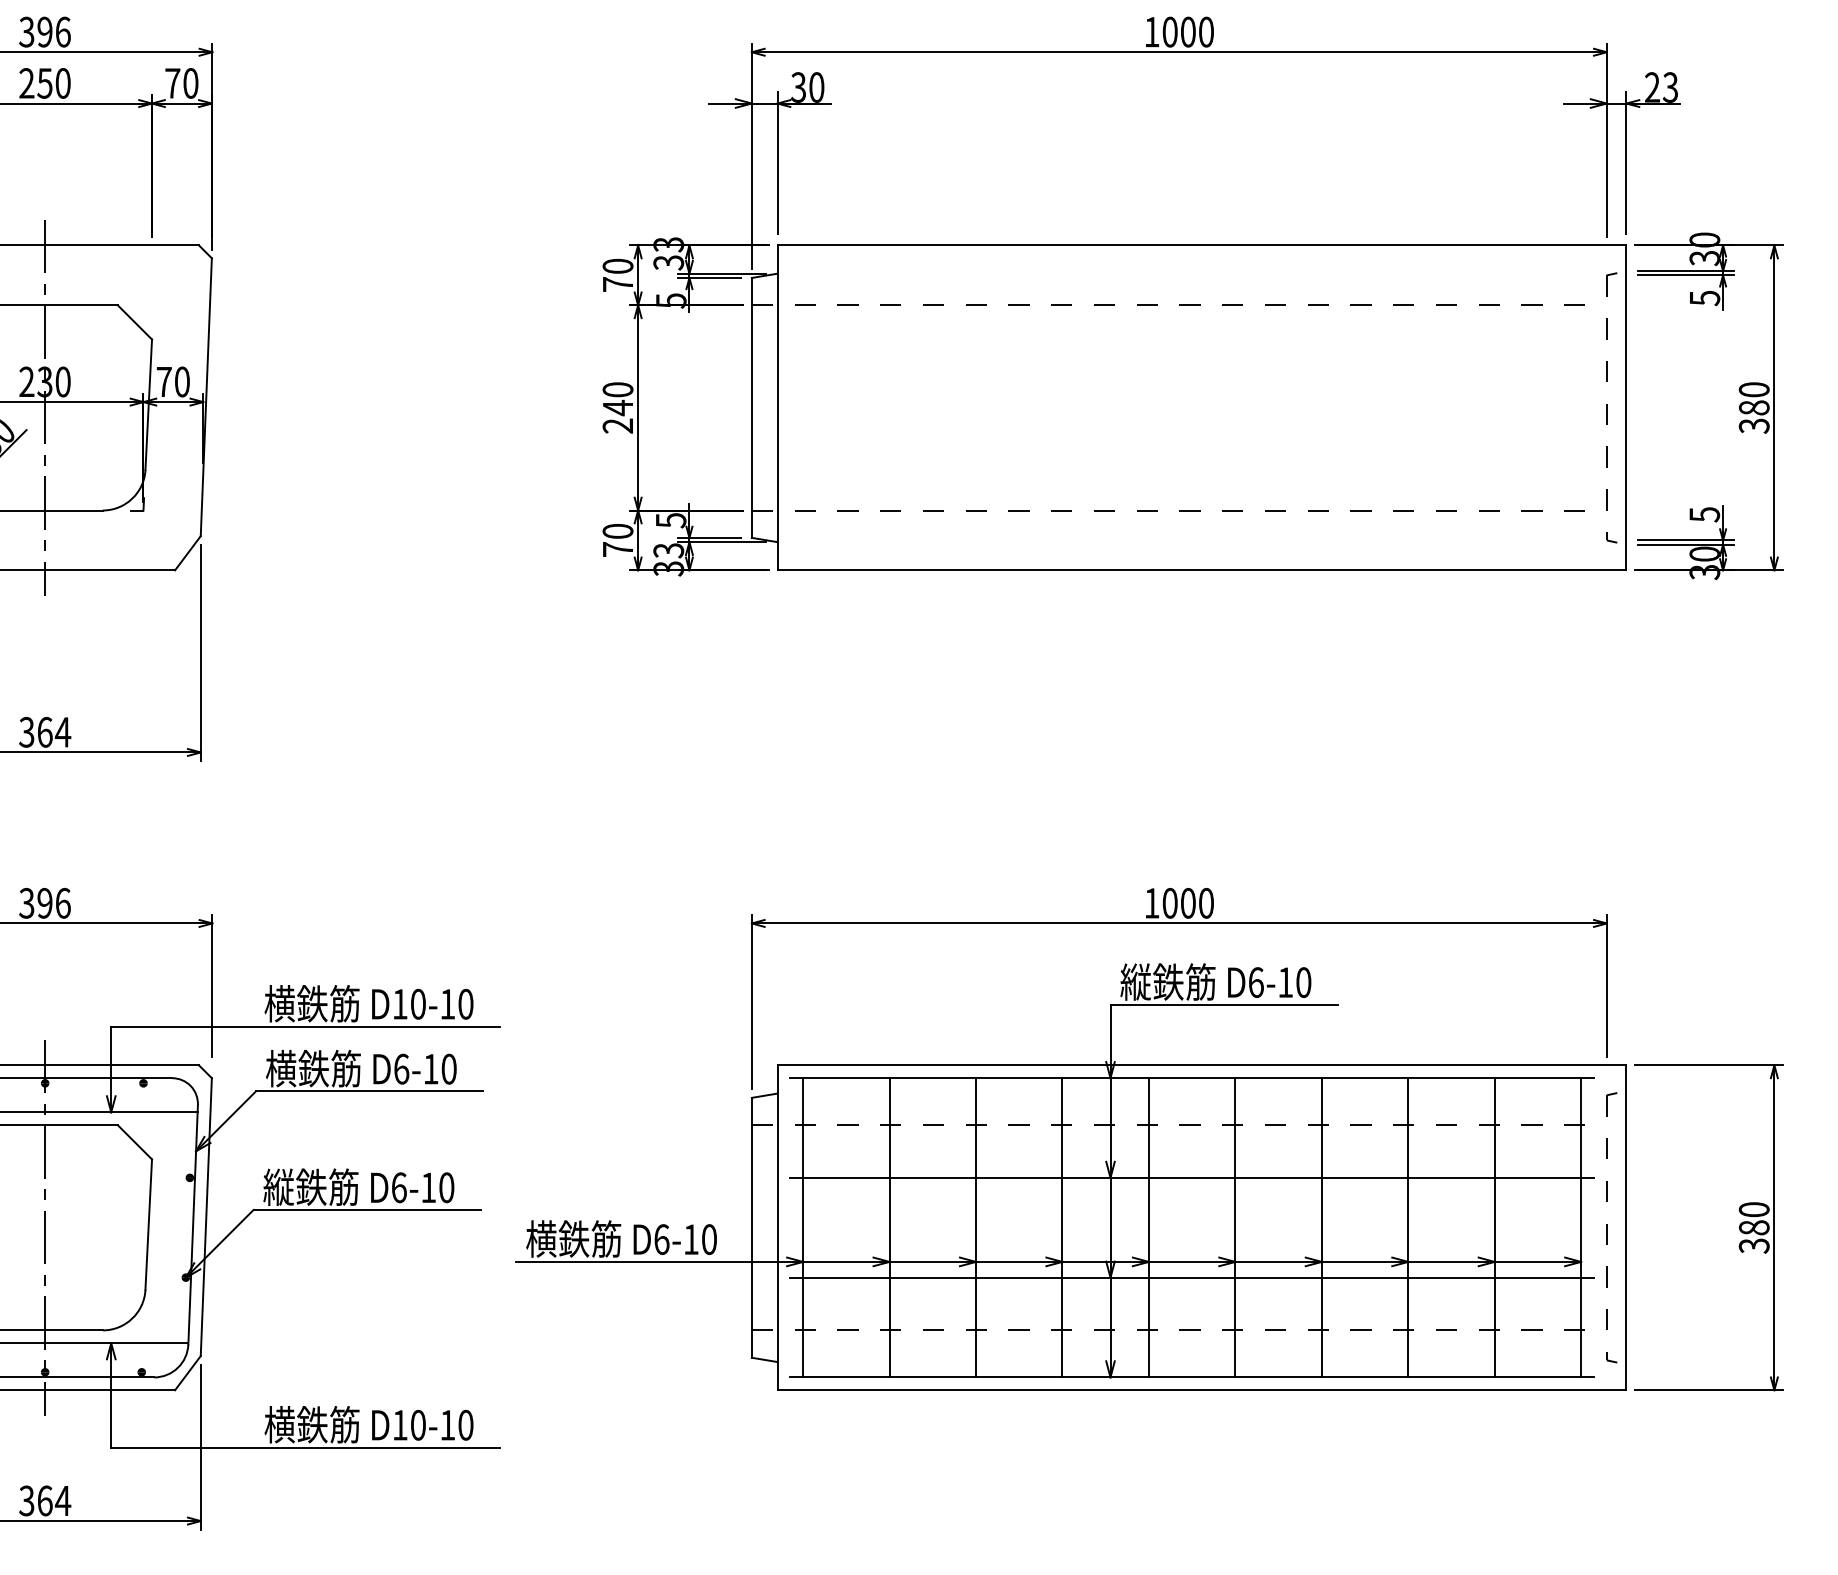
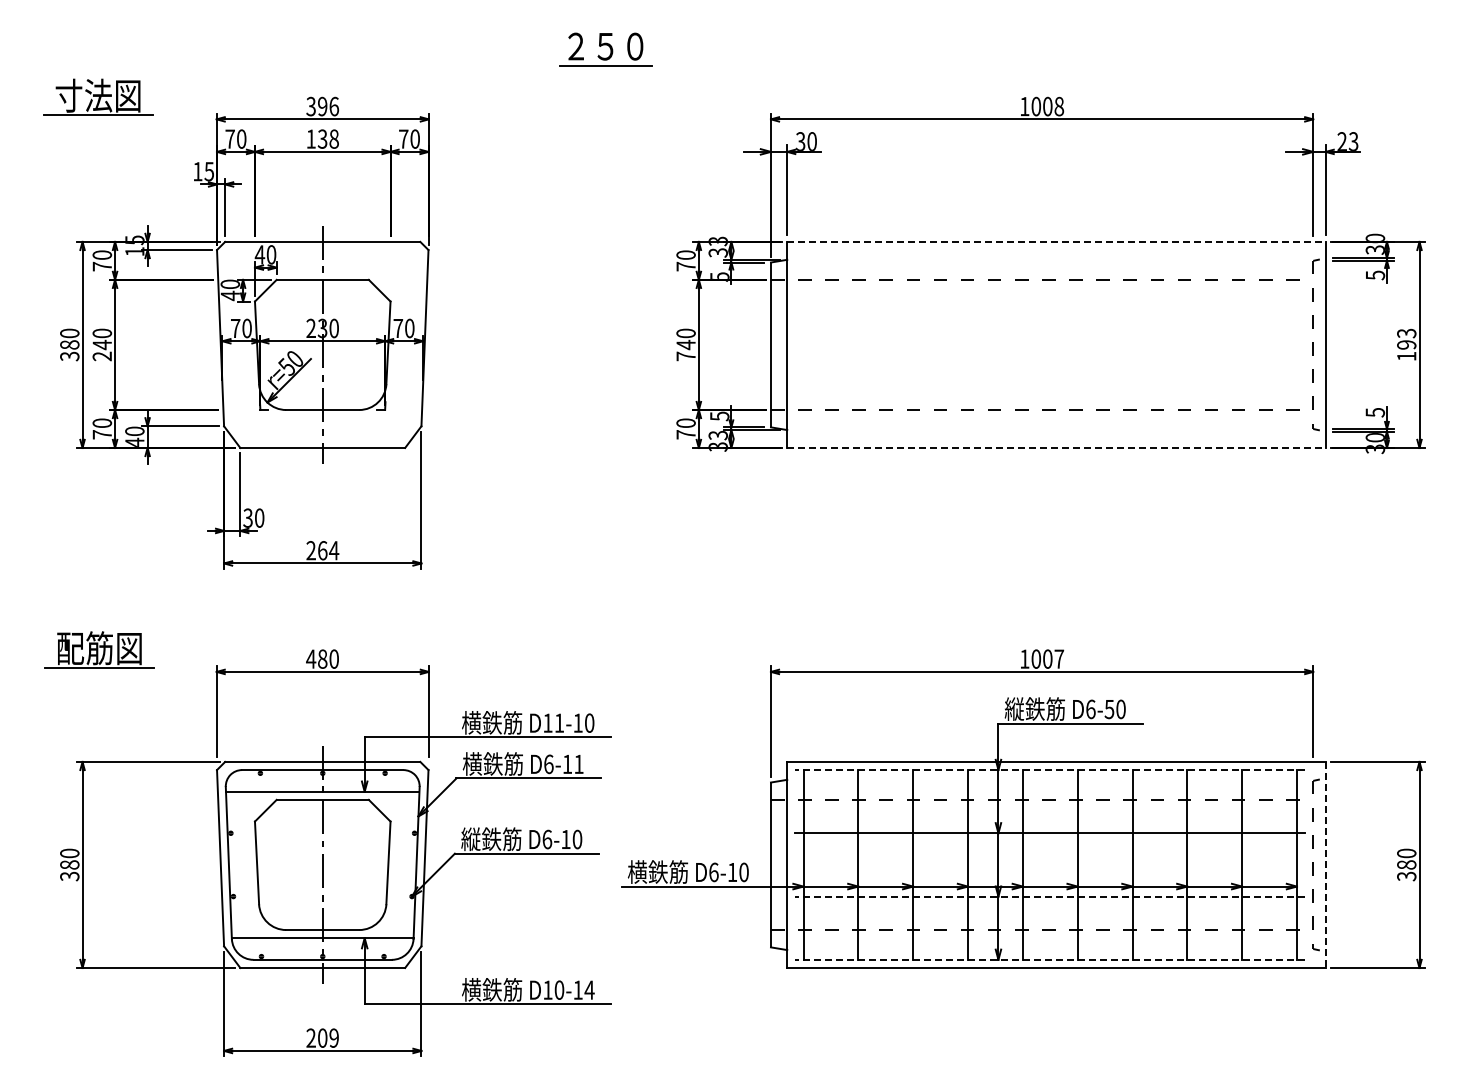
text: (1206, 31) -> (1059, 106), 1000 -> 1008
text: (44, 82) -> (322, 138), 250 -> 138
line: (1202, 244) -> (1056, 241), solid -> dashed
text: (1753, 407) -> (1406, 344), 380 -> 193
text: (617, 426) -> (685, 356), 240 -> 740
line: (1202, 569) -> (1056, 447), solid -> dashed
text: (25, 732) -> (310, 550), 364 -> 264
text: (44, 902) -> (322, 658), 396 -> 480
text: (1206, 902) -> (1059, 658), 1000 -> 1007
text: (1285, 982) -> (1109, 709), D6-10 -> D6-50
text: (418, 1003) -> (559, 722), D10-10 -> D11-10
text: (448, 1069) -> (578, 764), D6-10 -> D6-11
line: (1192, 1078) -> (1050, 770), solid -> dashed
line: (1626, 1228) -> (1325, 865), solid -> dashed
line: (1192, 1277) -> (1050, 896), solid -> dashed
line: (1192, 1376) -> (1050, 959), solid -> dashed
text: (465, 1424) -> (589, 989), D10-10 -> D10-14
text: (44, 1499) -> (322, 1037), 364 -> 209

